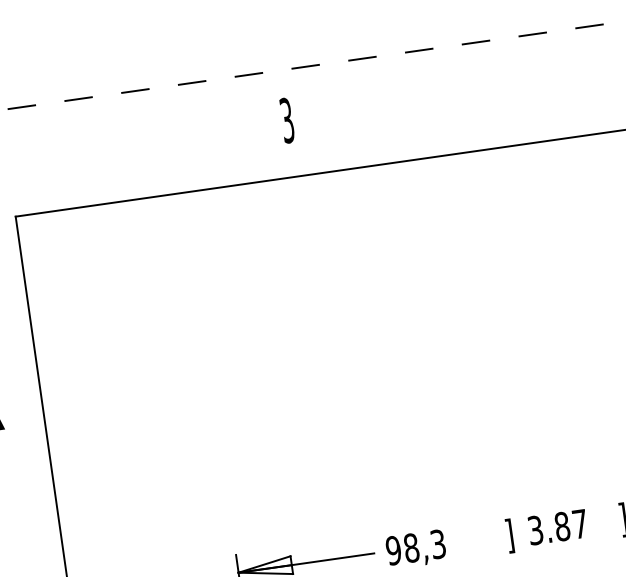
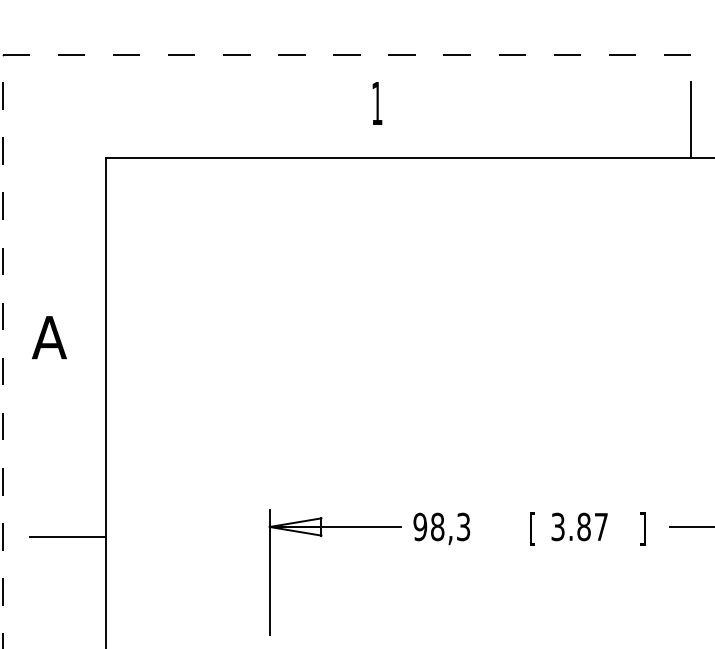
line: (613, 92) -> (691, 120), added
text: (287, 120) -> (377, 103), 3 -> 1
text: (509, 535) -> (532, 528), ] -> [

